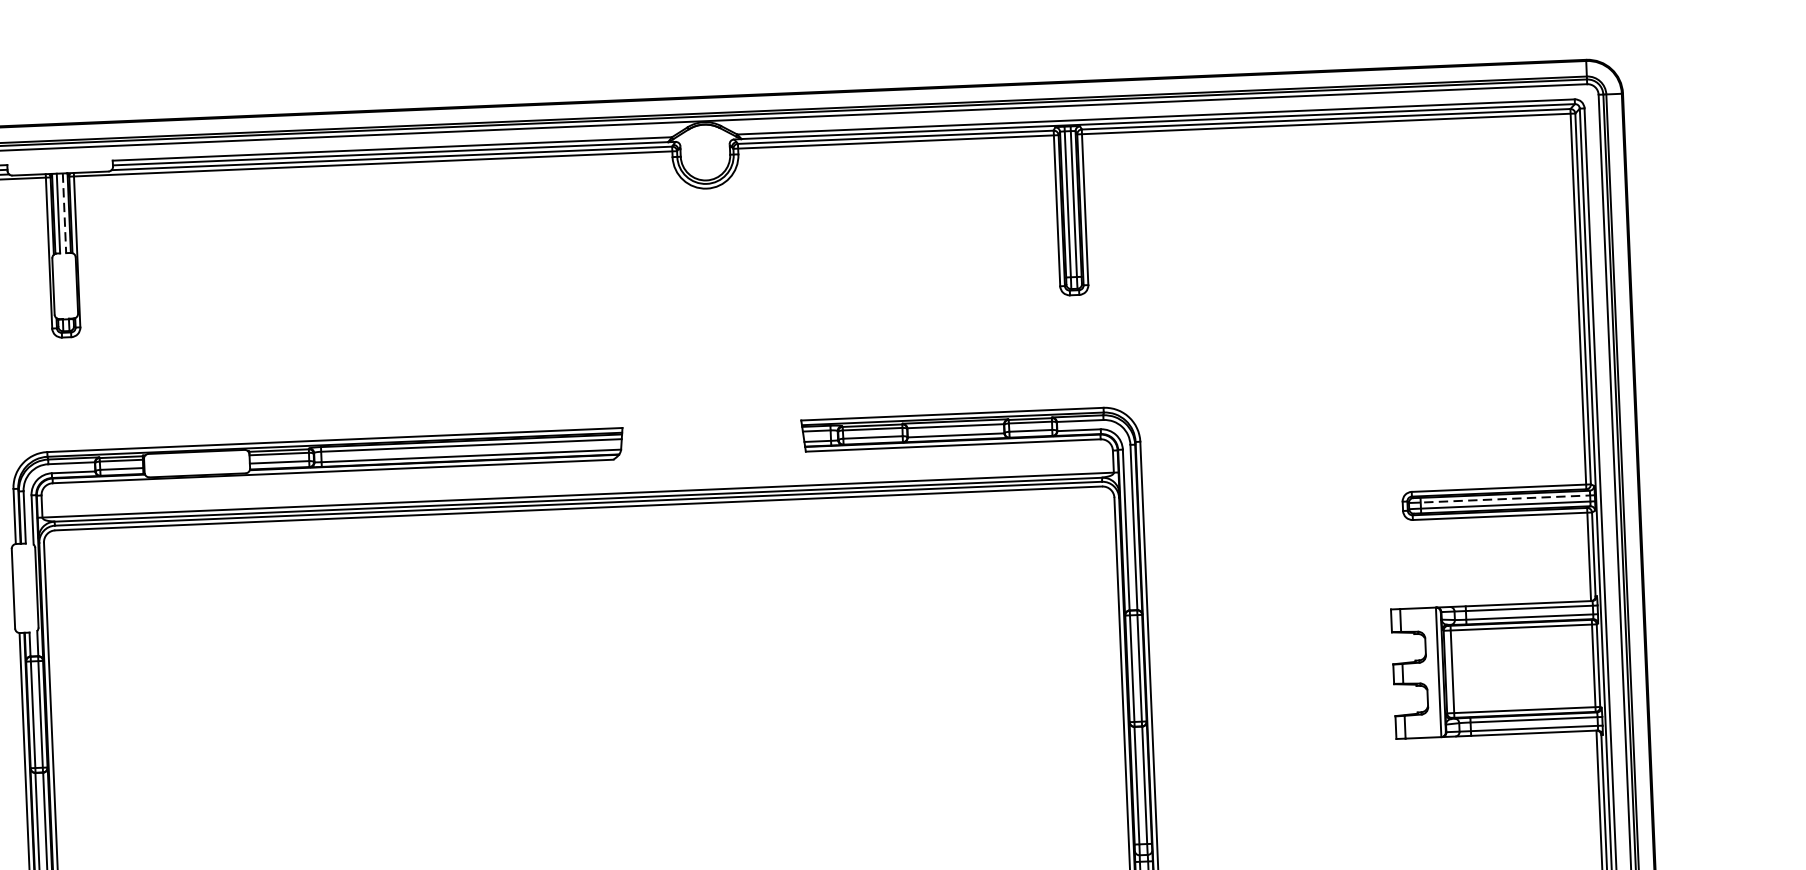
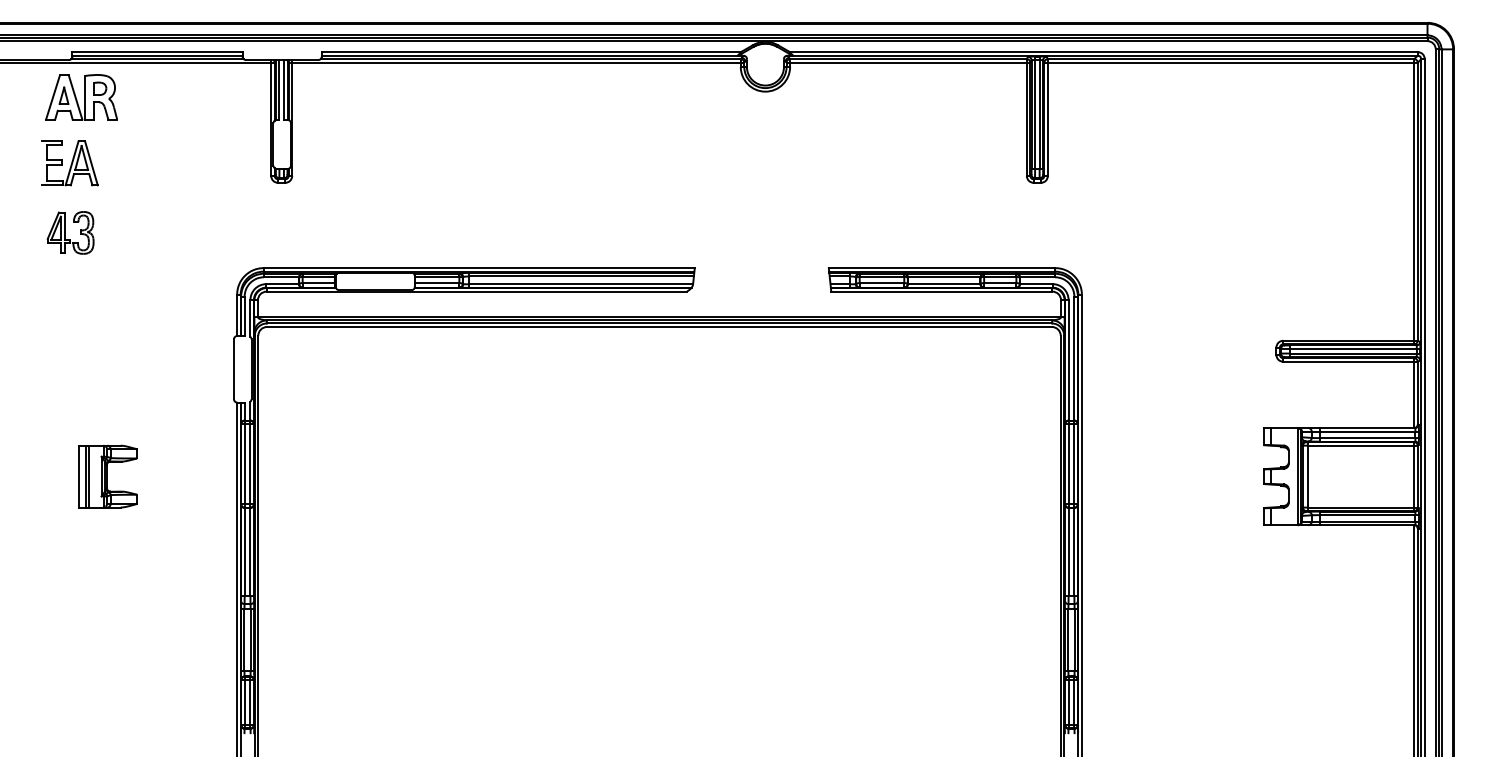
line: (63, 212) -> (283, 89), dashed -> solid
line: (1507, 499) -> (1354, 349), dashed -> solid

